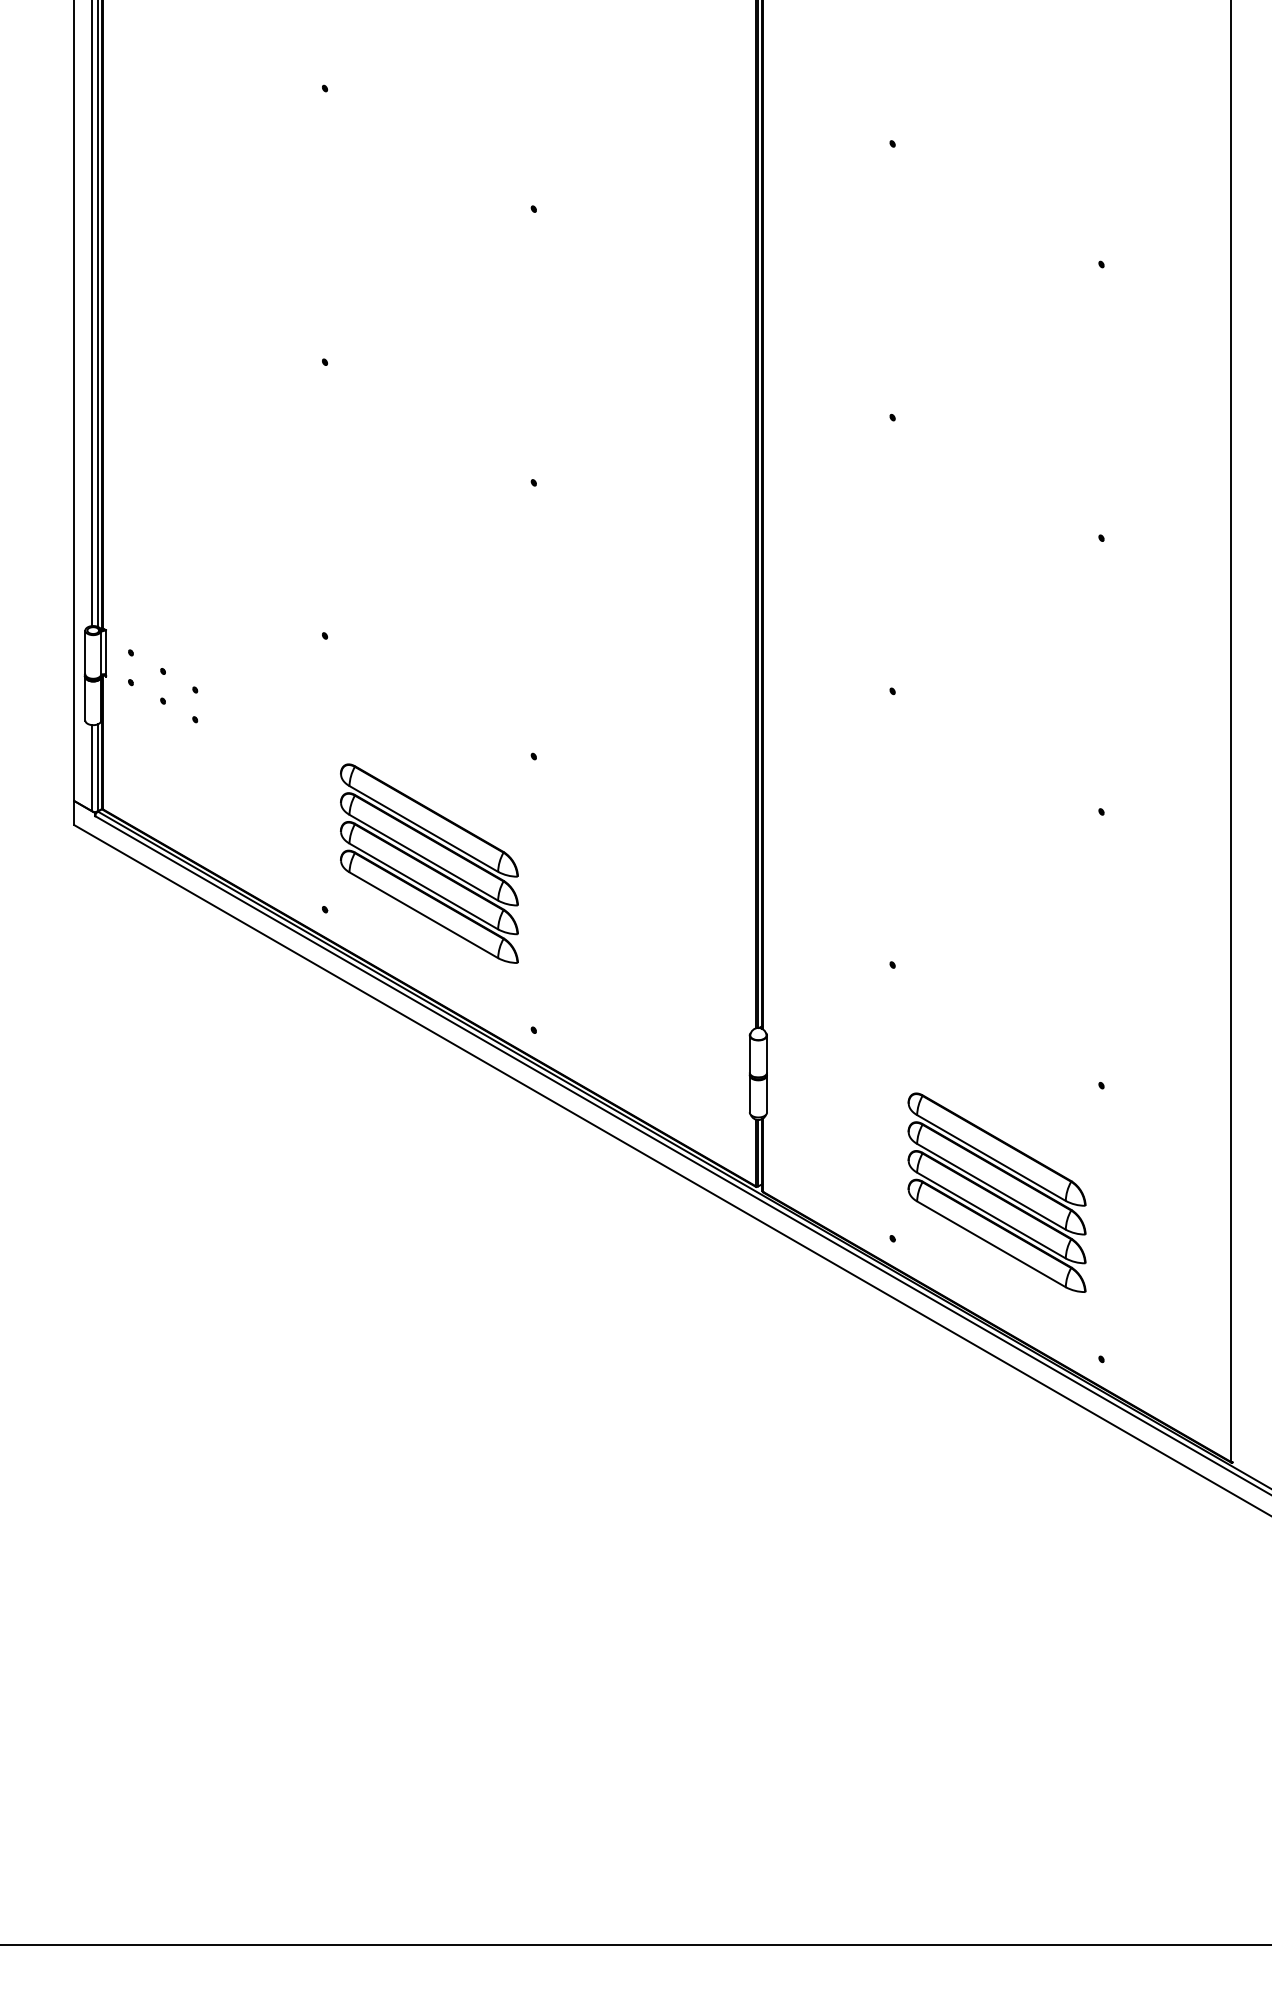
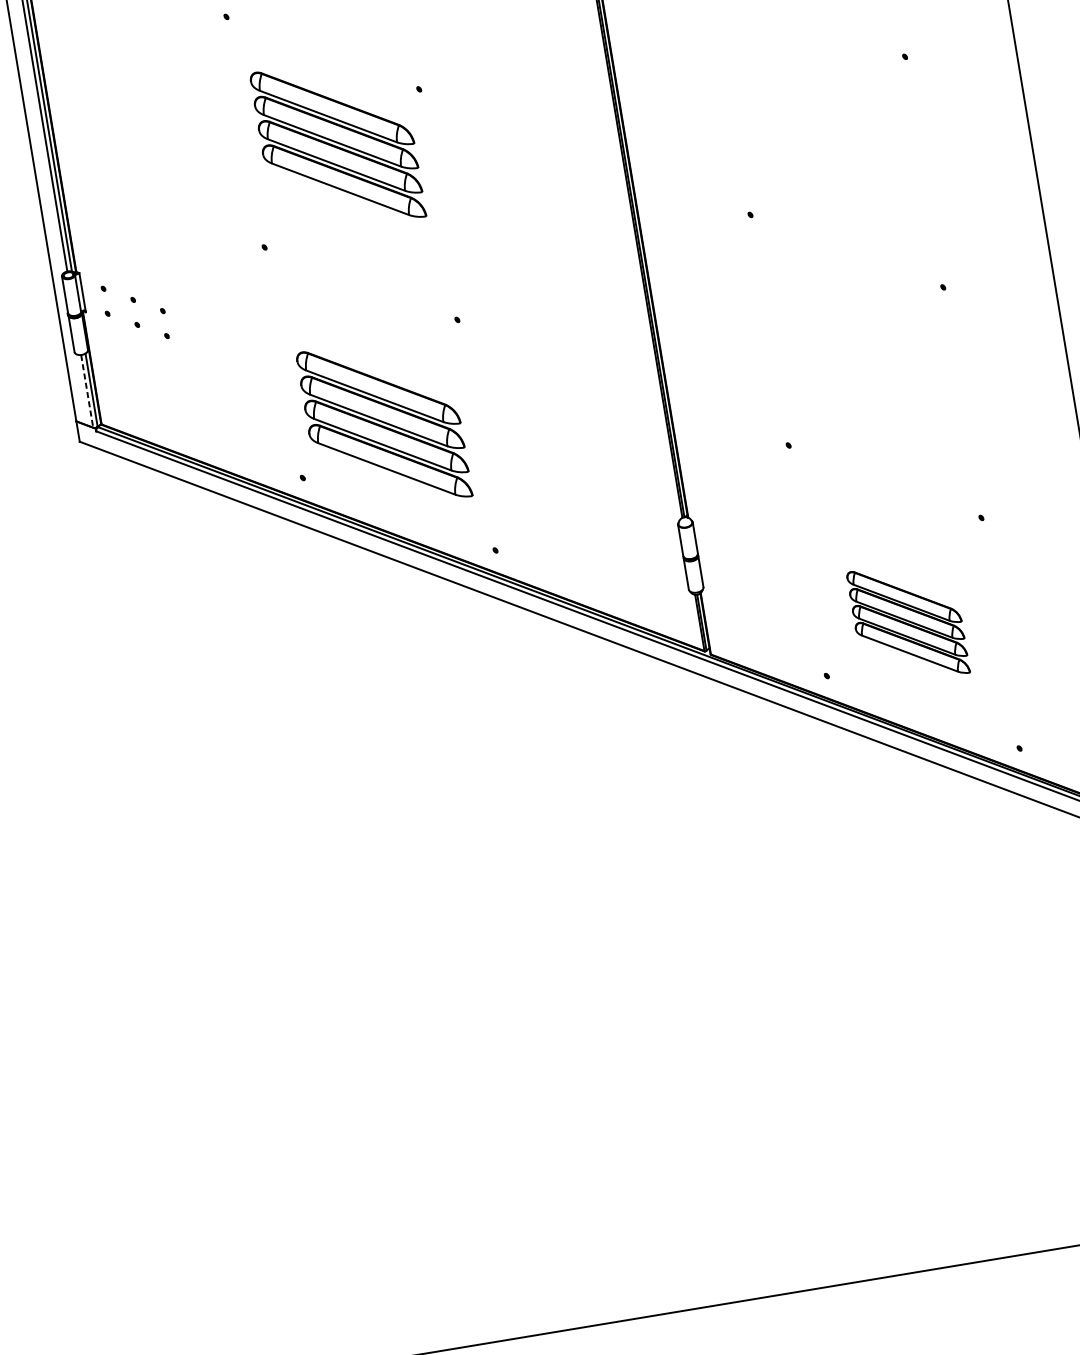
part: (429, 531) -> (338, 144), added
line: (92, 768) -> (87, 391), solid -> dashed
part: (996, 1192) -> (907, 622), size x0.7

